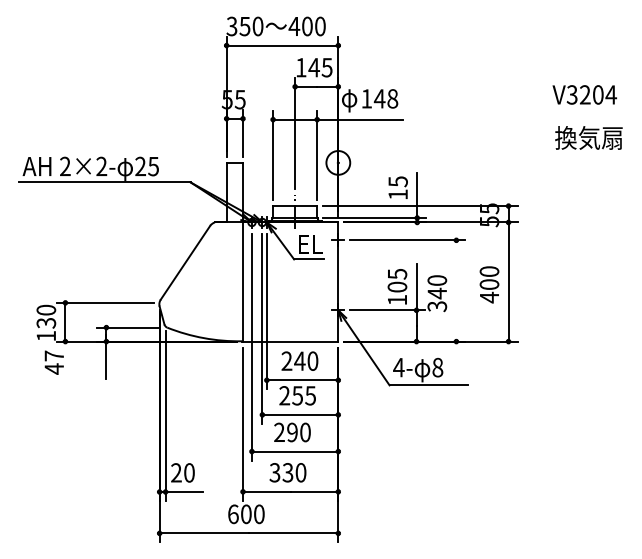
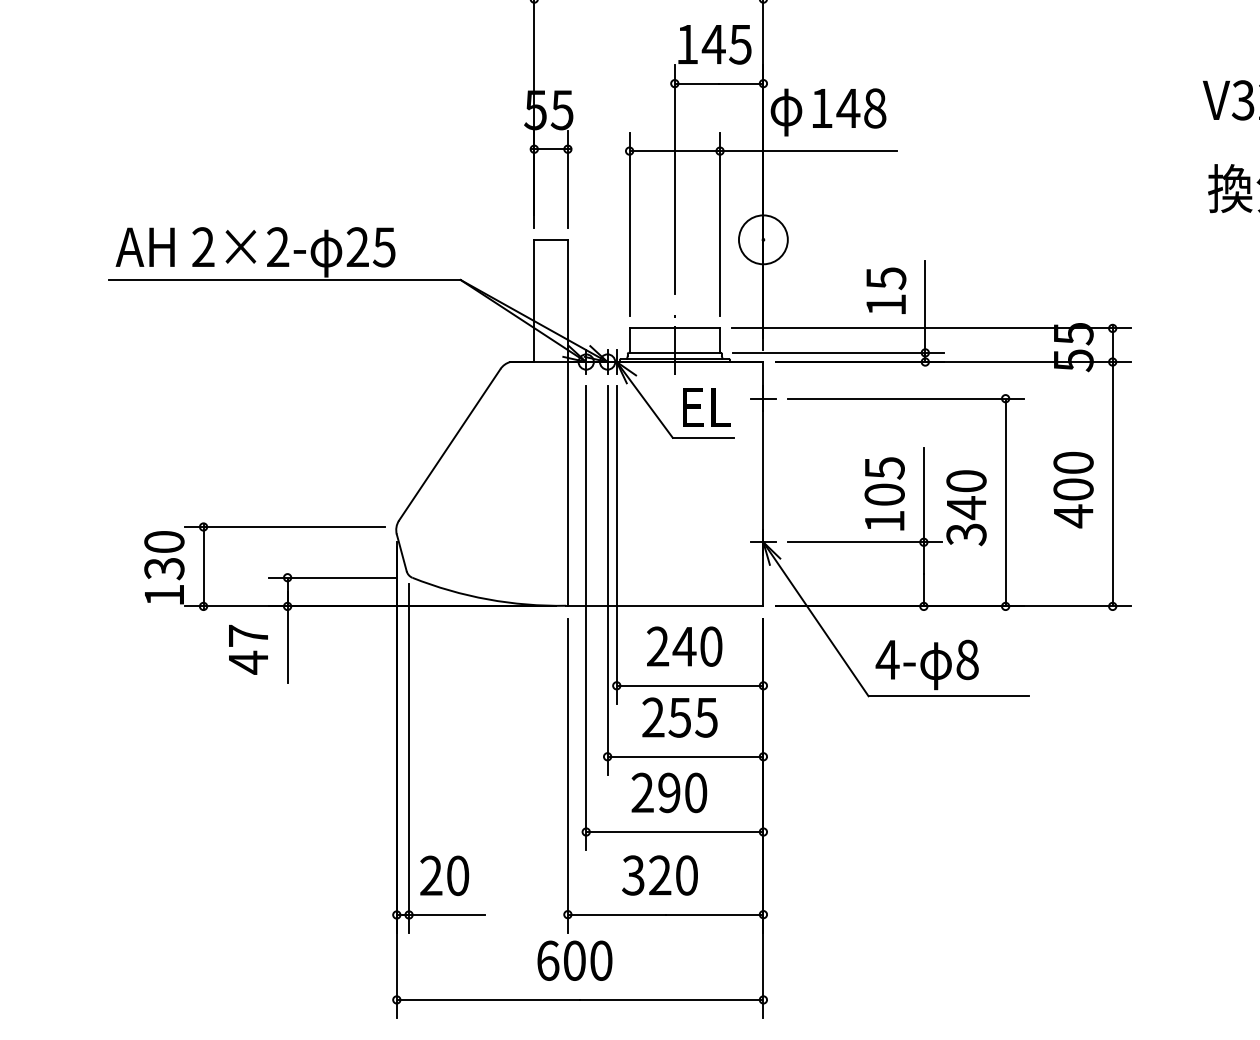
line: (456, 290) -> (1005, 501), added
text: (53, 362) -> (246, 649), moved
text: (287, 472) -> (659, 874), 330 -> 320

